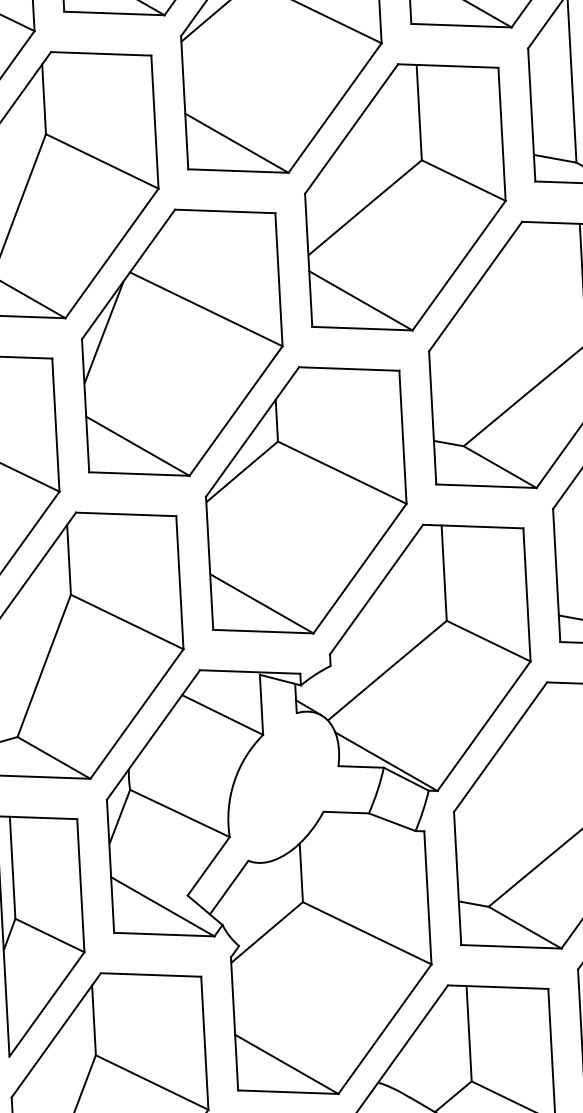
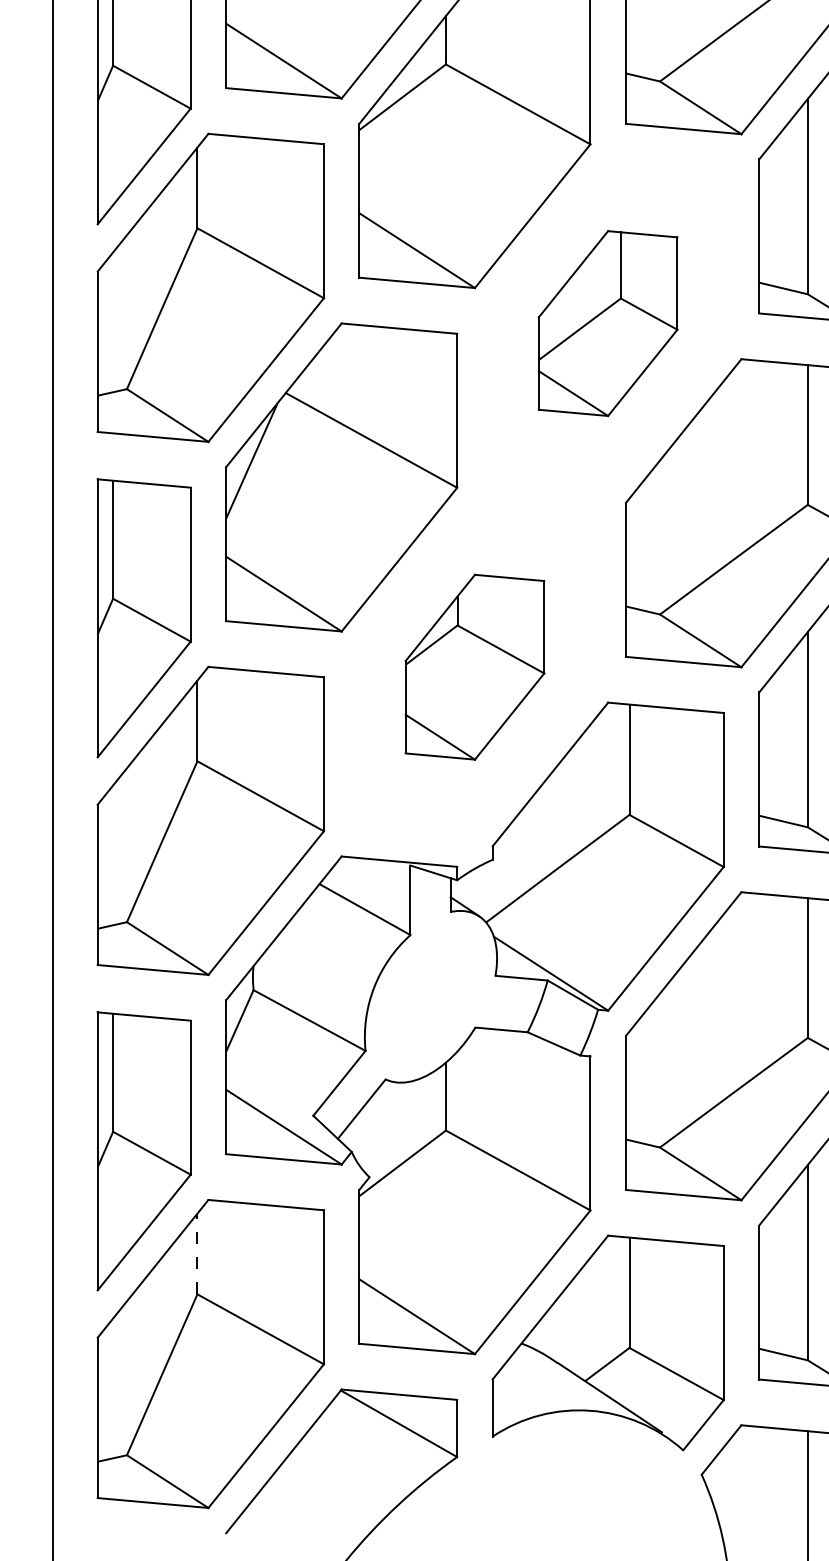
part: (404, 197) -> (607, 323), size x0.6
part: (305, 500) -> (474, 667), size x0.6
line: (94, 1020) -> (197, 1253), solid -> dashed

